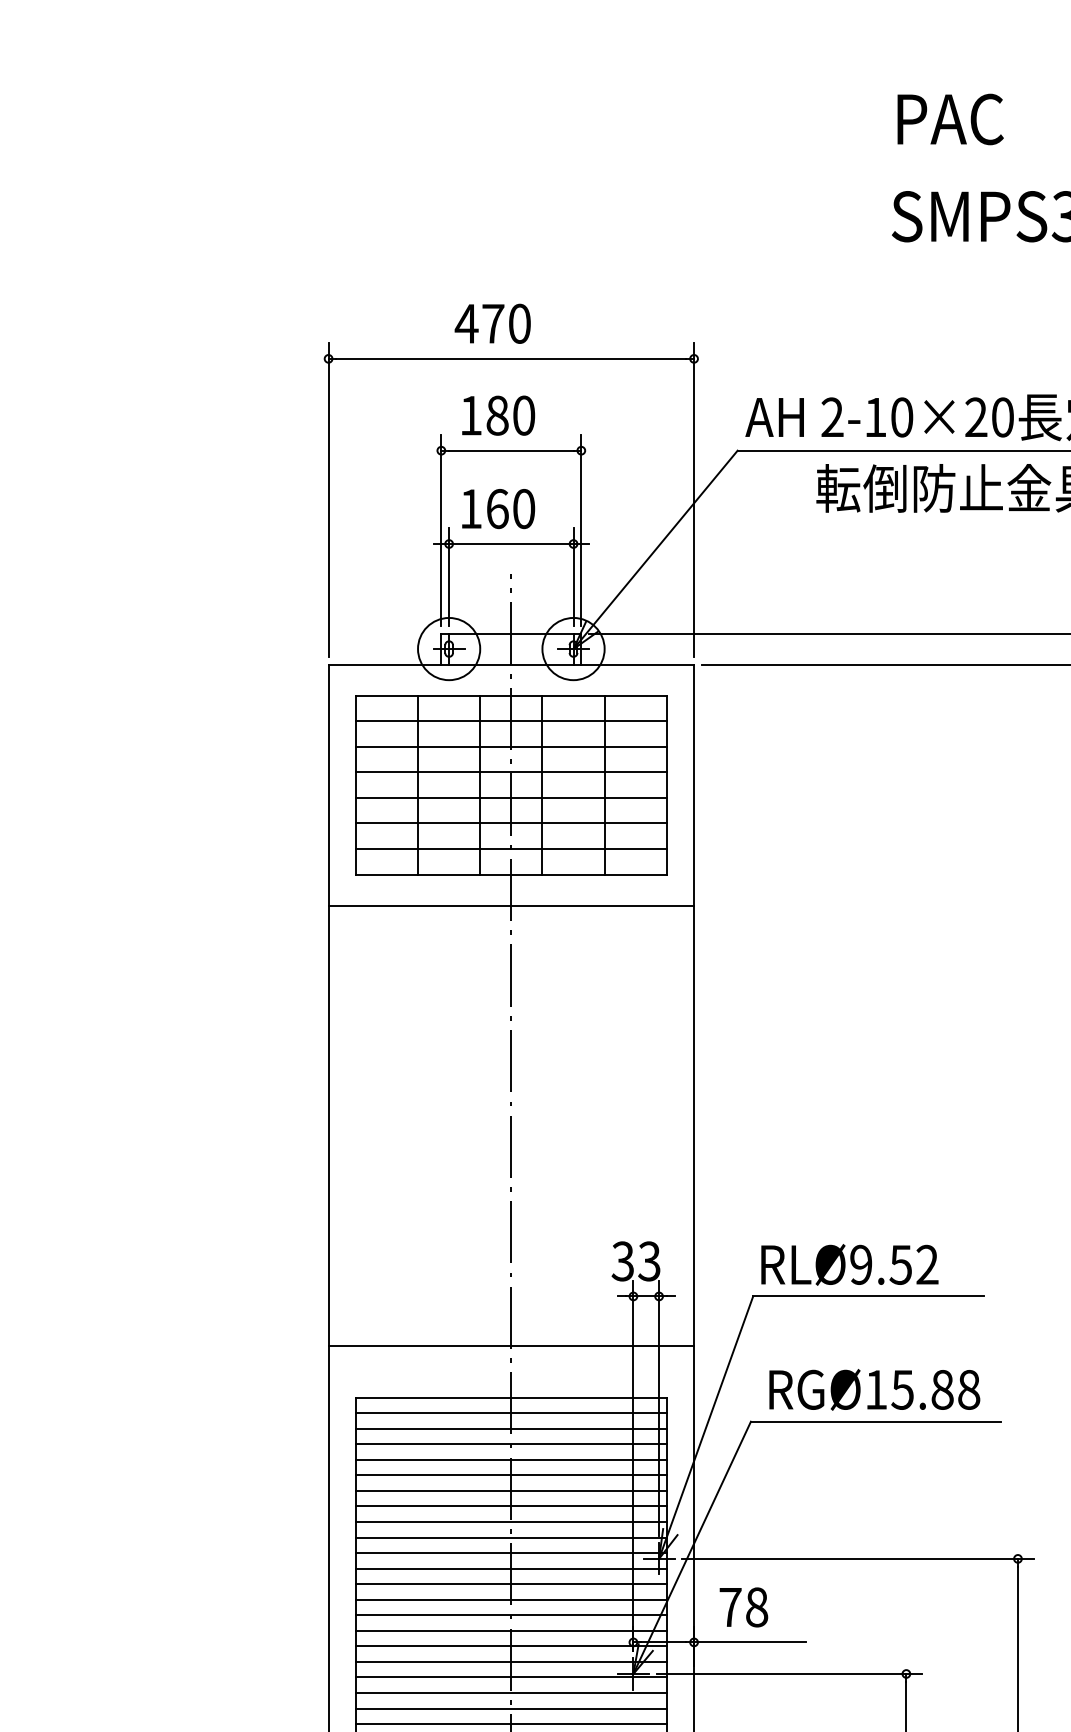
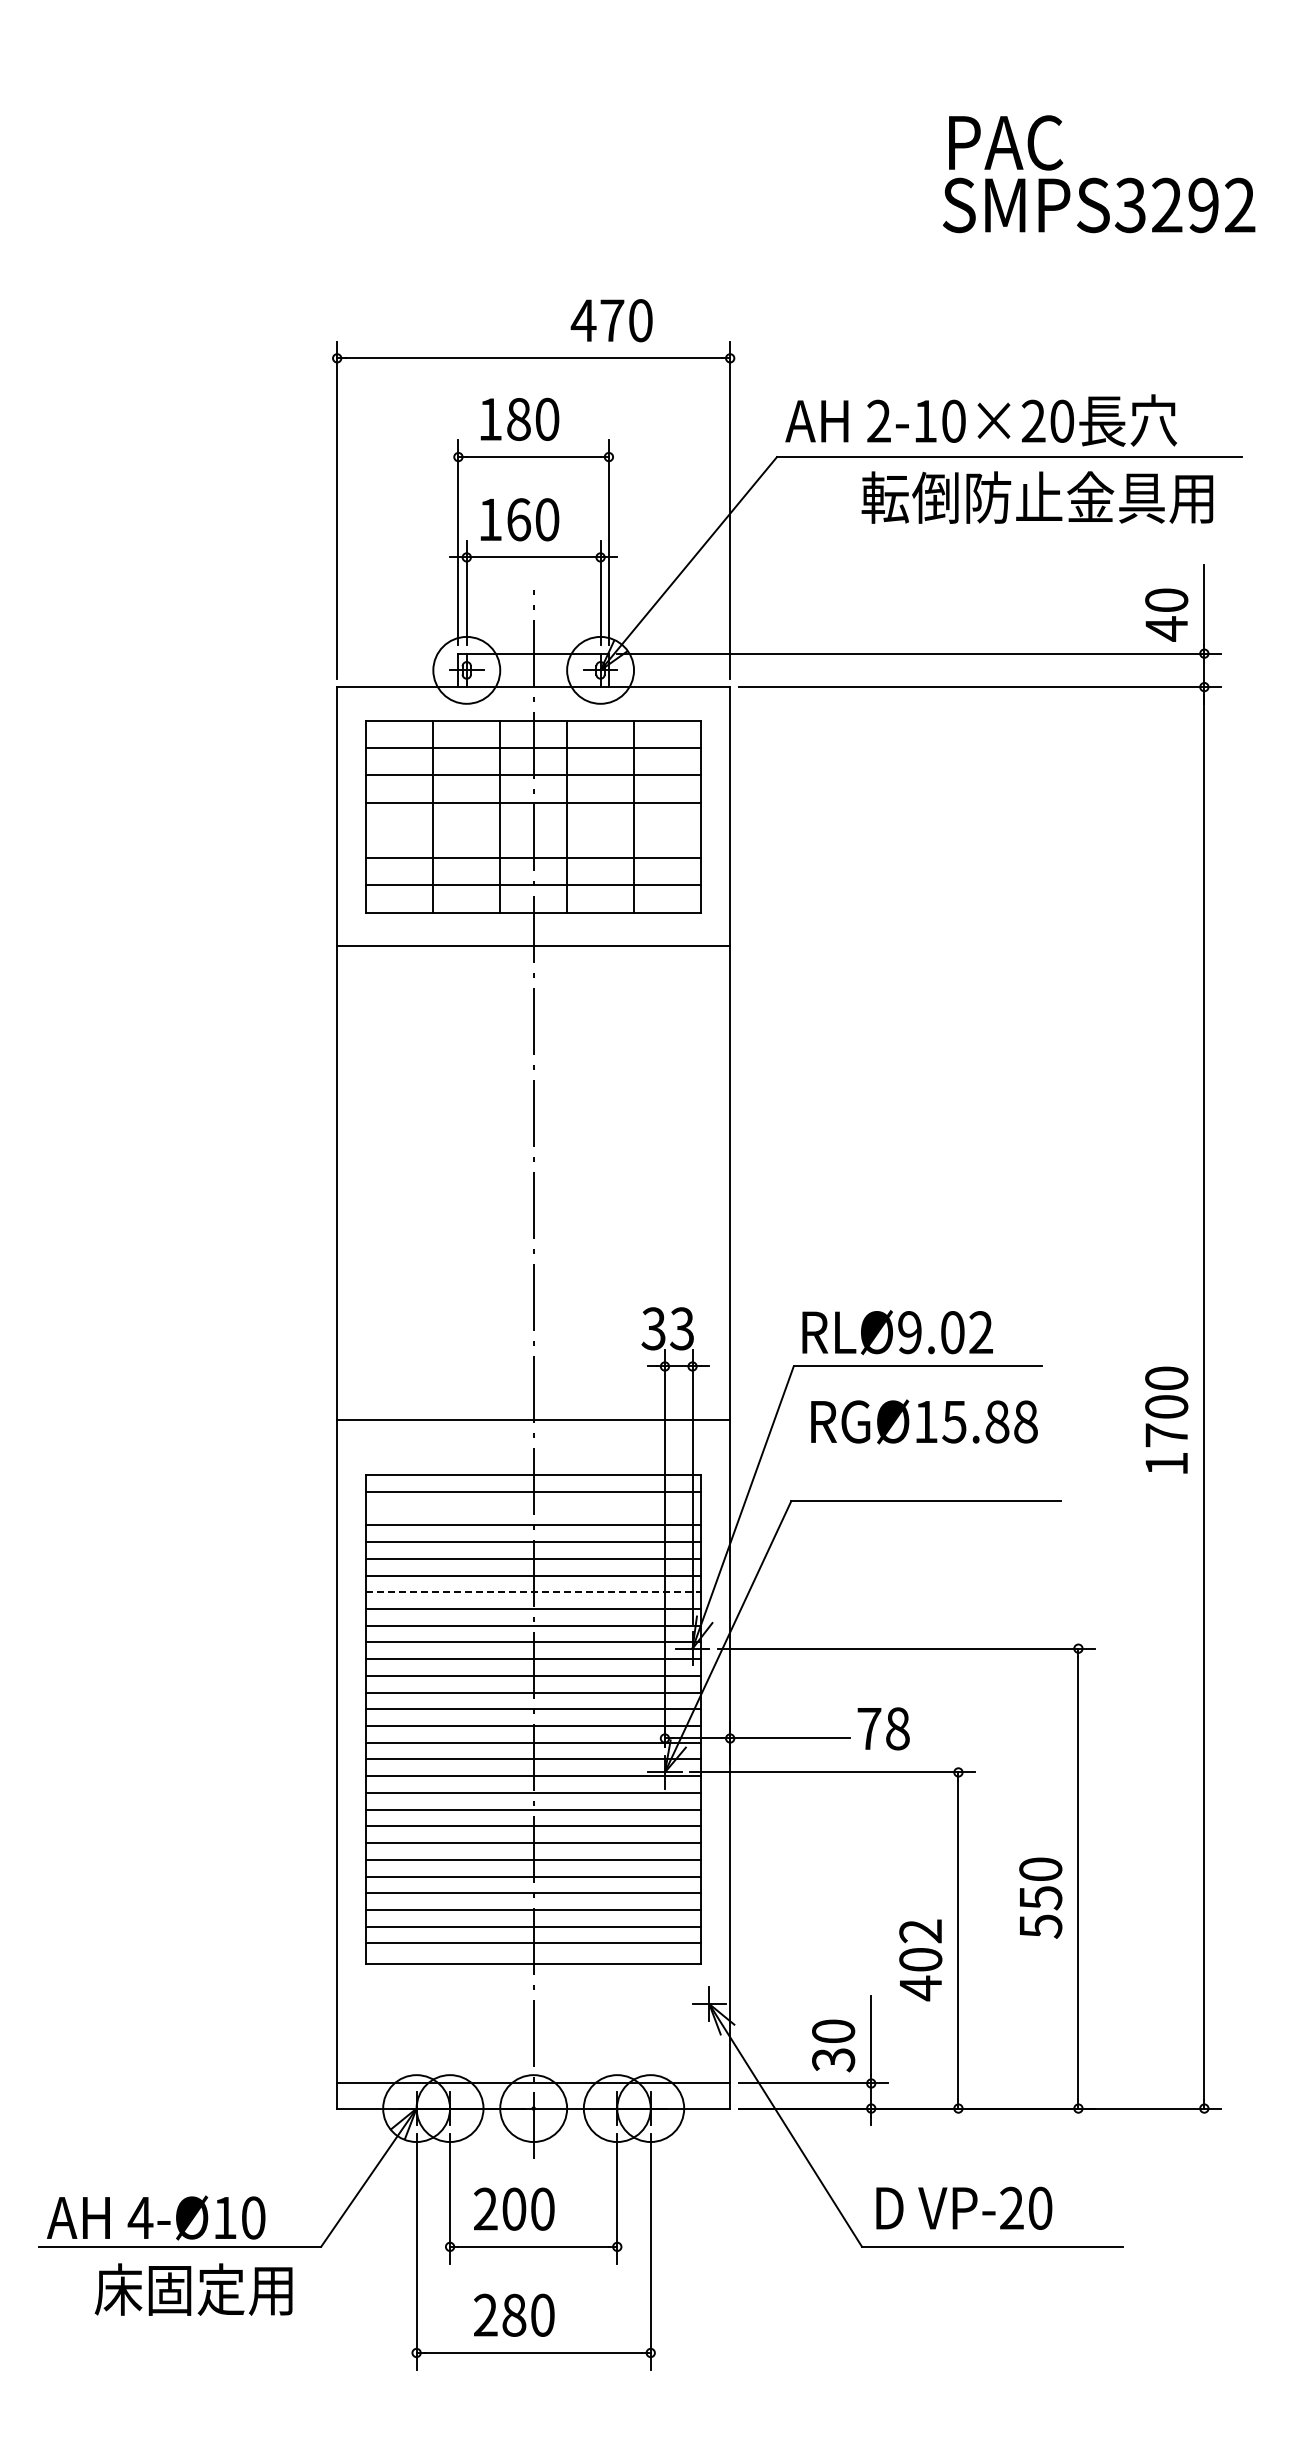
text: (951, 119) -> (1006, 142), moved
text: (492, 323) -> (611, 320), moved
line: (511, 797) -> (533, 830), removed
text: (900, 1264) -> (952, 1332), RLØ9.52 -> RLØ9.02
text: (874, 1389) -> (924, 1421), moved
line: (511, 1428) -> (533, 1508), removed
line: (512, 1506) -> (534, 1592), solid -> dashed
text: (743, 1607) -> (883, 1728), moved

